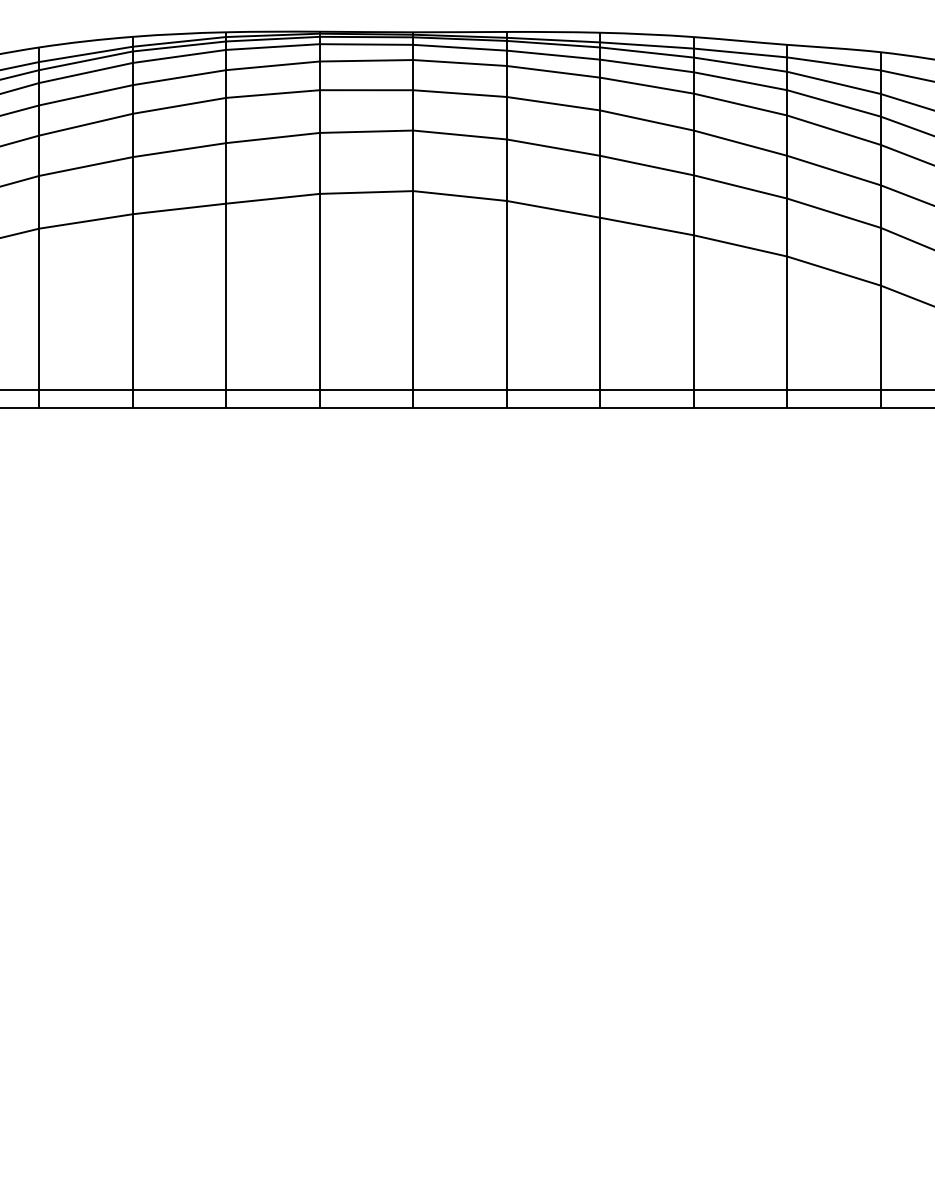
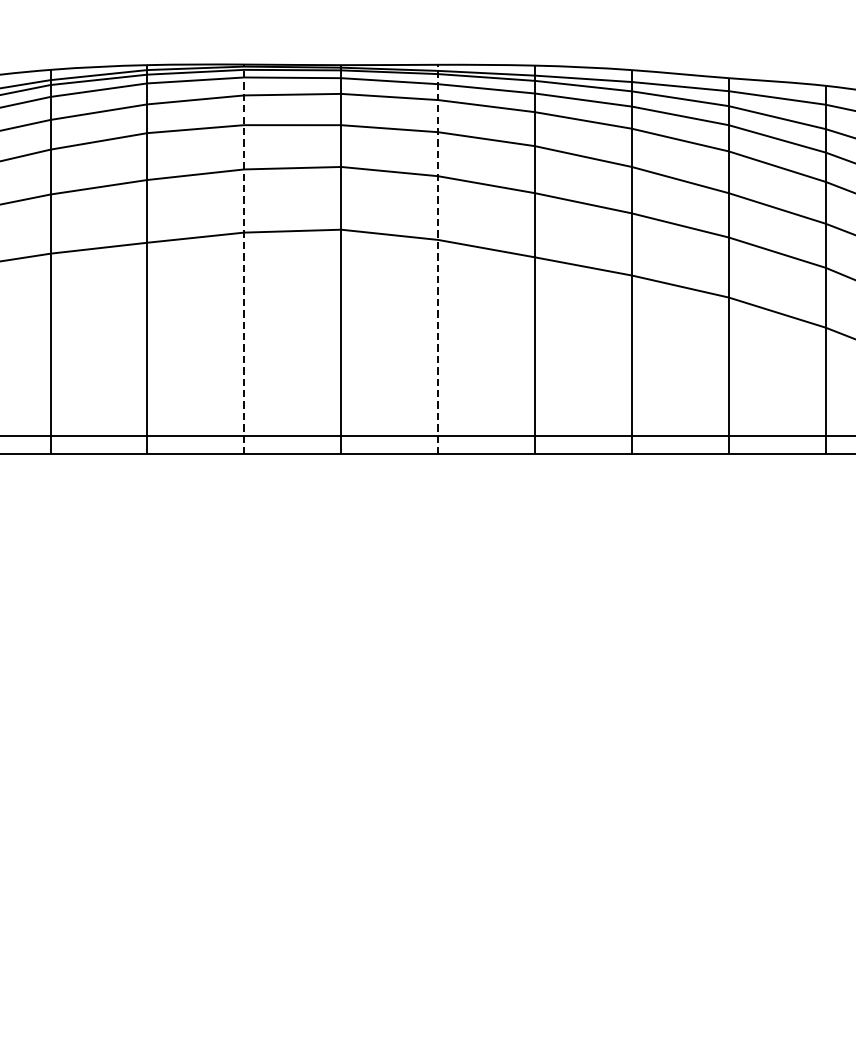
line: (319, 219) -> (244, 259), solid -> dashed
line: (506, 219) -> (437, 259), solid -> dashed

